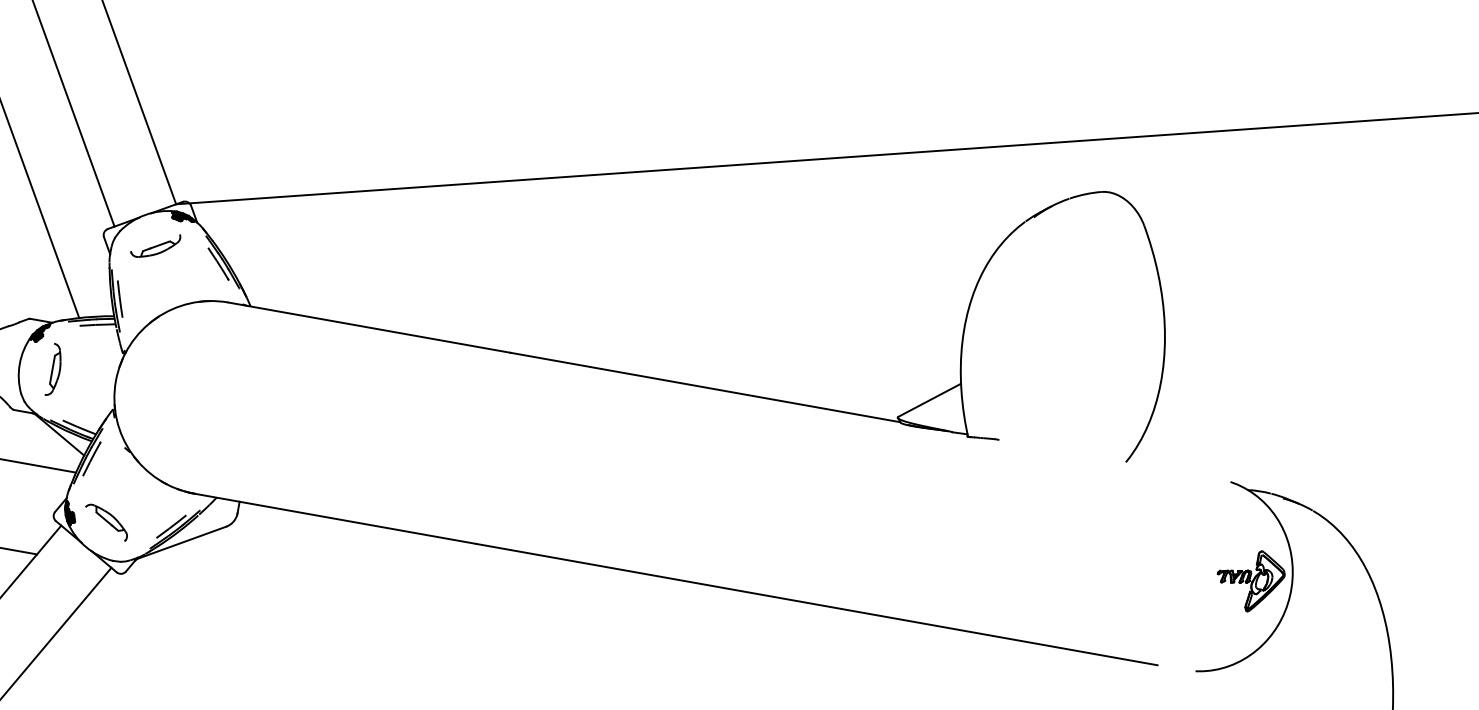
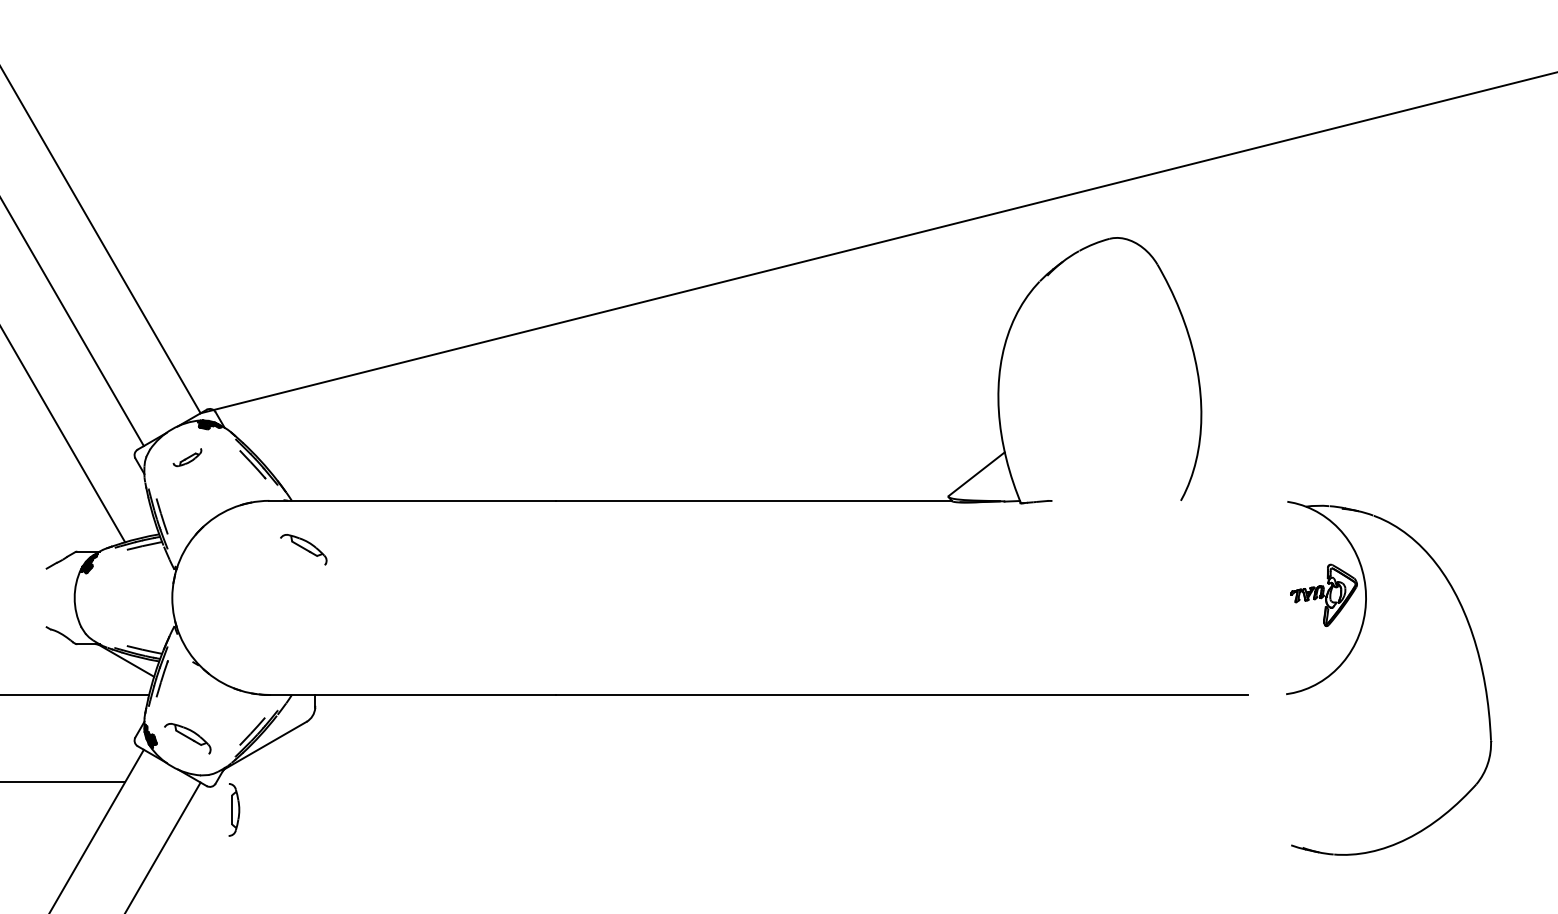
part: (155, 245) -> (187, 457), size x0.6
part: (253, 356) -> (303, 549), added
part: (55, 369) -> (234, 809), moved

